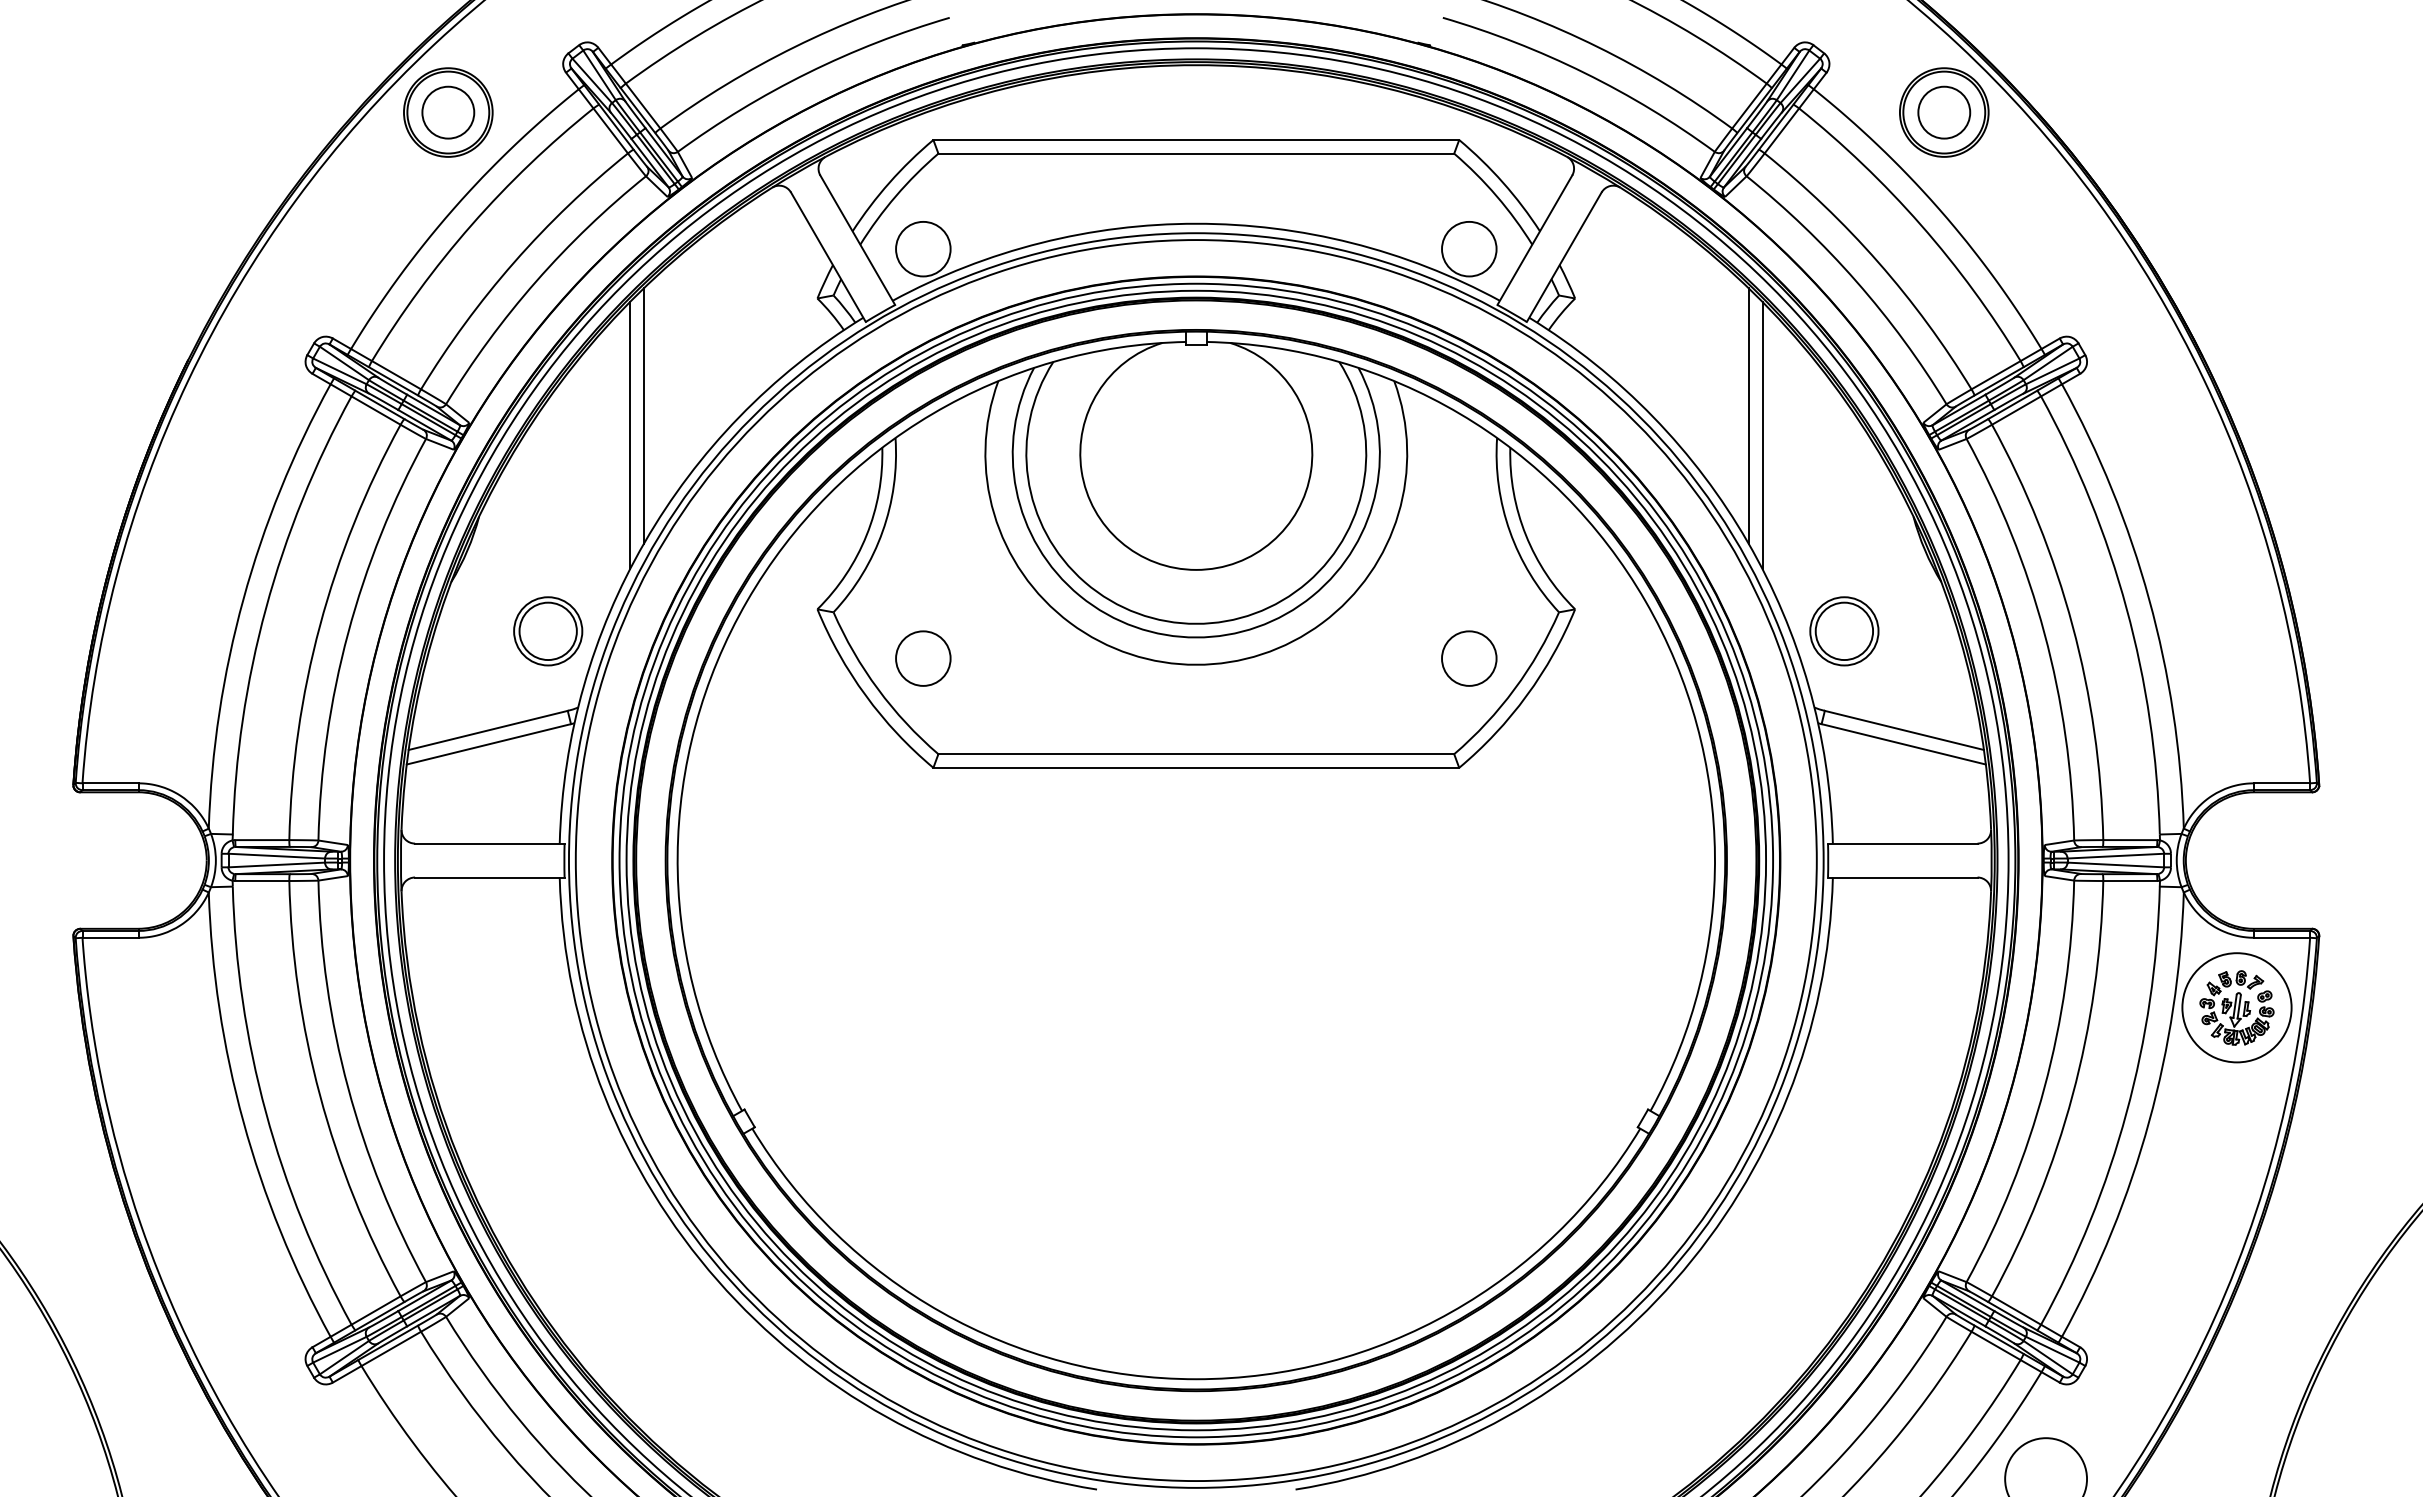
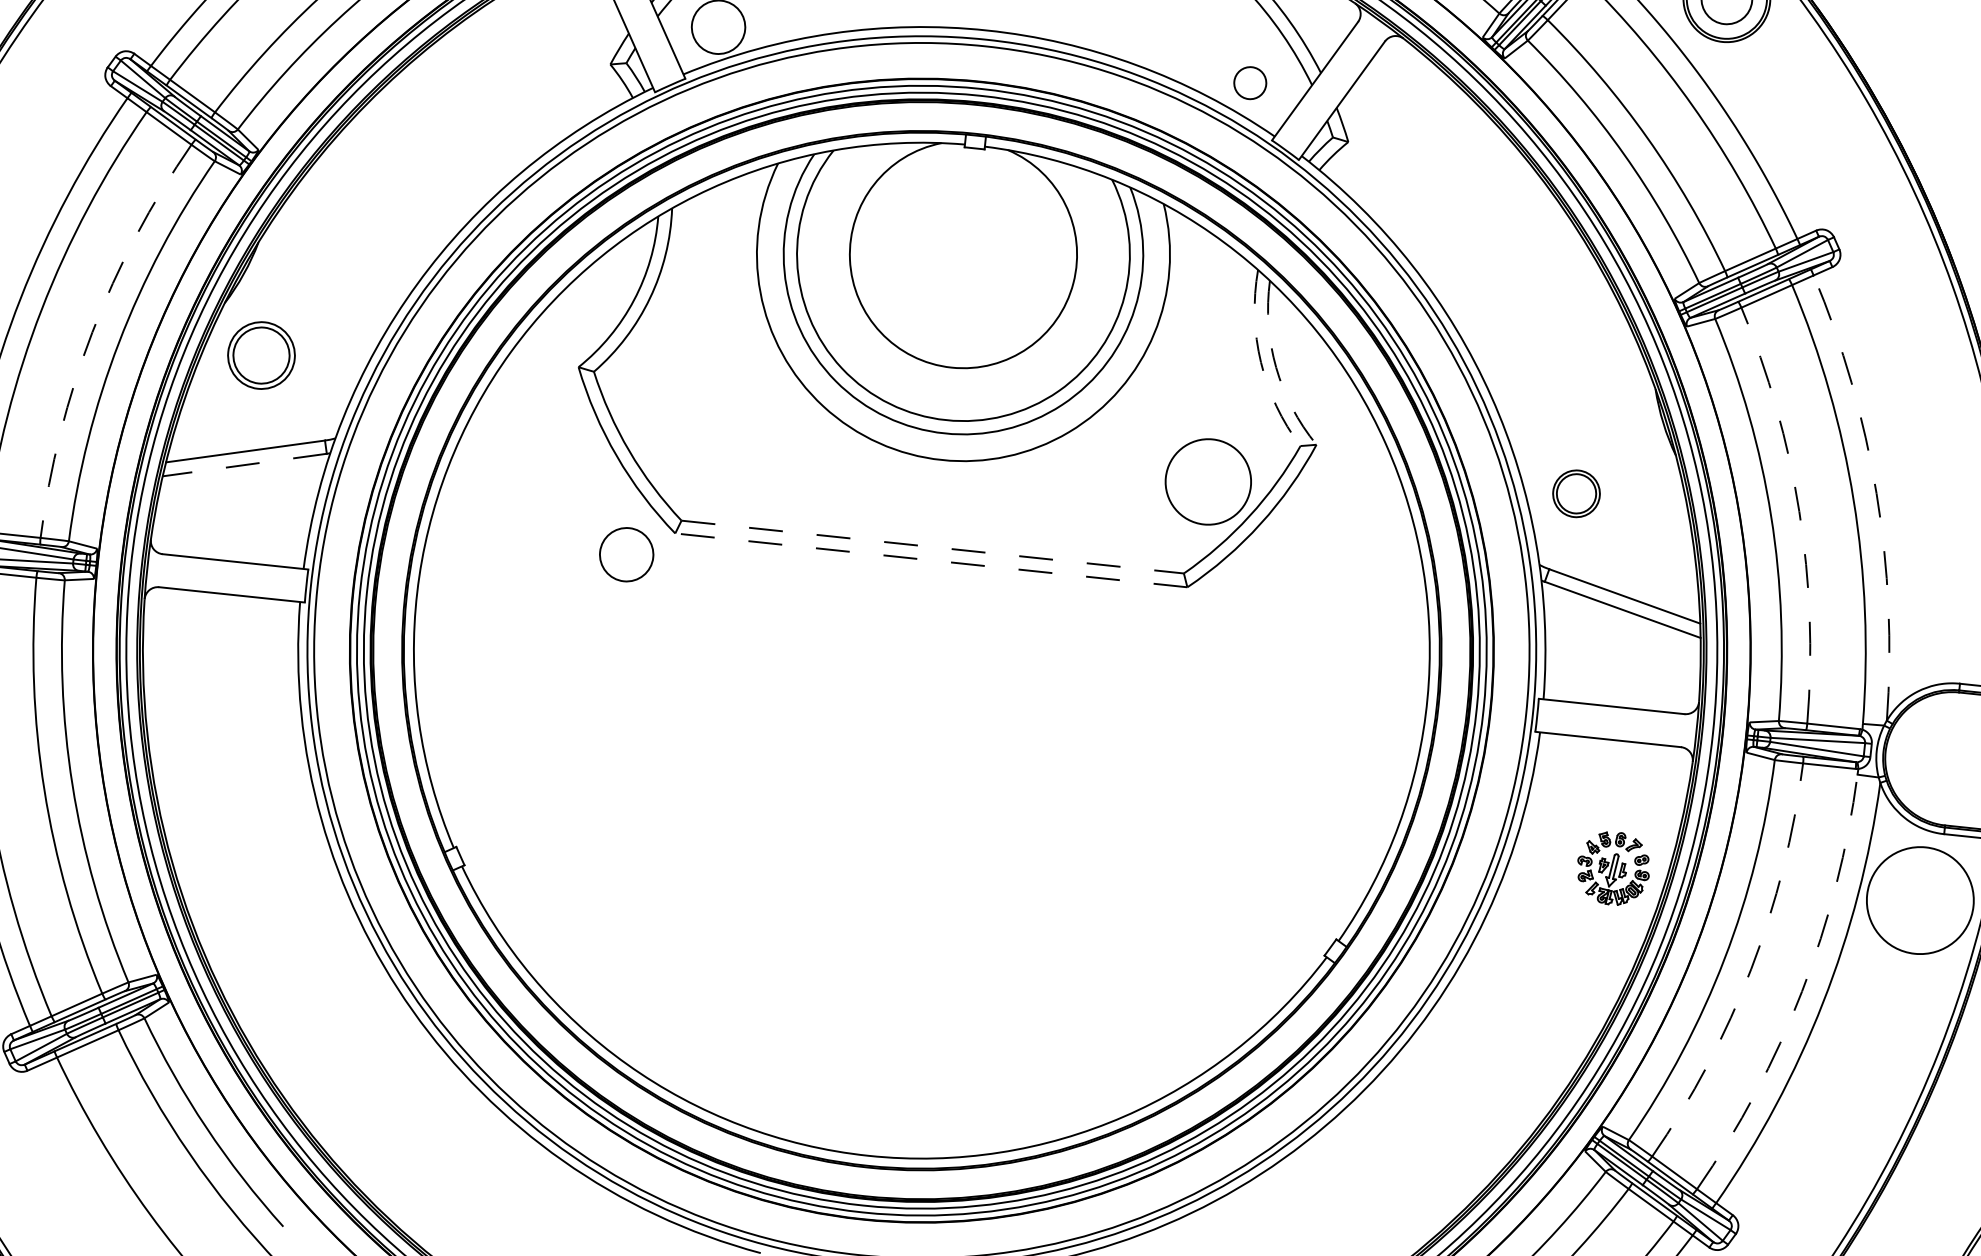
circle: (1469, 248) -> (1250, 82), size x0.6
line: (643, 416) -> (428, 161), removed
line: (1748, 416) -> (1505, 274), removed
line: (630, 435) -> (414, 178), removed
line: (1762, 435) -> (1516, 294), removed
arc: (1509, 531) -> (1260, 362), solid -> dashed
arc: (1525, 535) -> (1275, 367), solid -> dashed
arc: (2149, 599) -> (1876, 493), solid -> dashed
arc: (320, 625) -> (92, 332), solid -> dashed
arc: (2072, 625) -> (1799, 511), solid -> dashed
part: (548, 631) -> (261, 355), moved
part: (1844, 631) -> (1576, 493), size x0.7
circle: (923, 658) -> (626, 554), moved
circle: (1469, 658) -> (1208, 481), size x1.6
line: (488, 744) -> (244, 465), solid -> dashed
line: (1196, 754) -> (932, 547), solid -> dashed
line: (1196, 767) -> (931, 560), solid -> dashed
part: (2236, 1007) -> (1613, 868), moved
arc: (2072, 1095) -> (1751, 969), solid -> dashed
arc: (2126, 1112) -> (1802, 991), solid -> dashed

